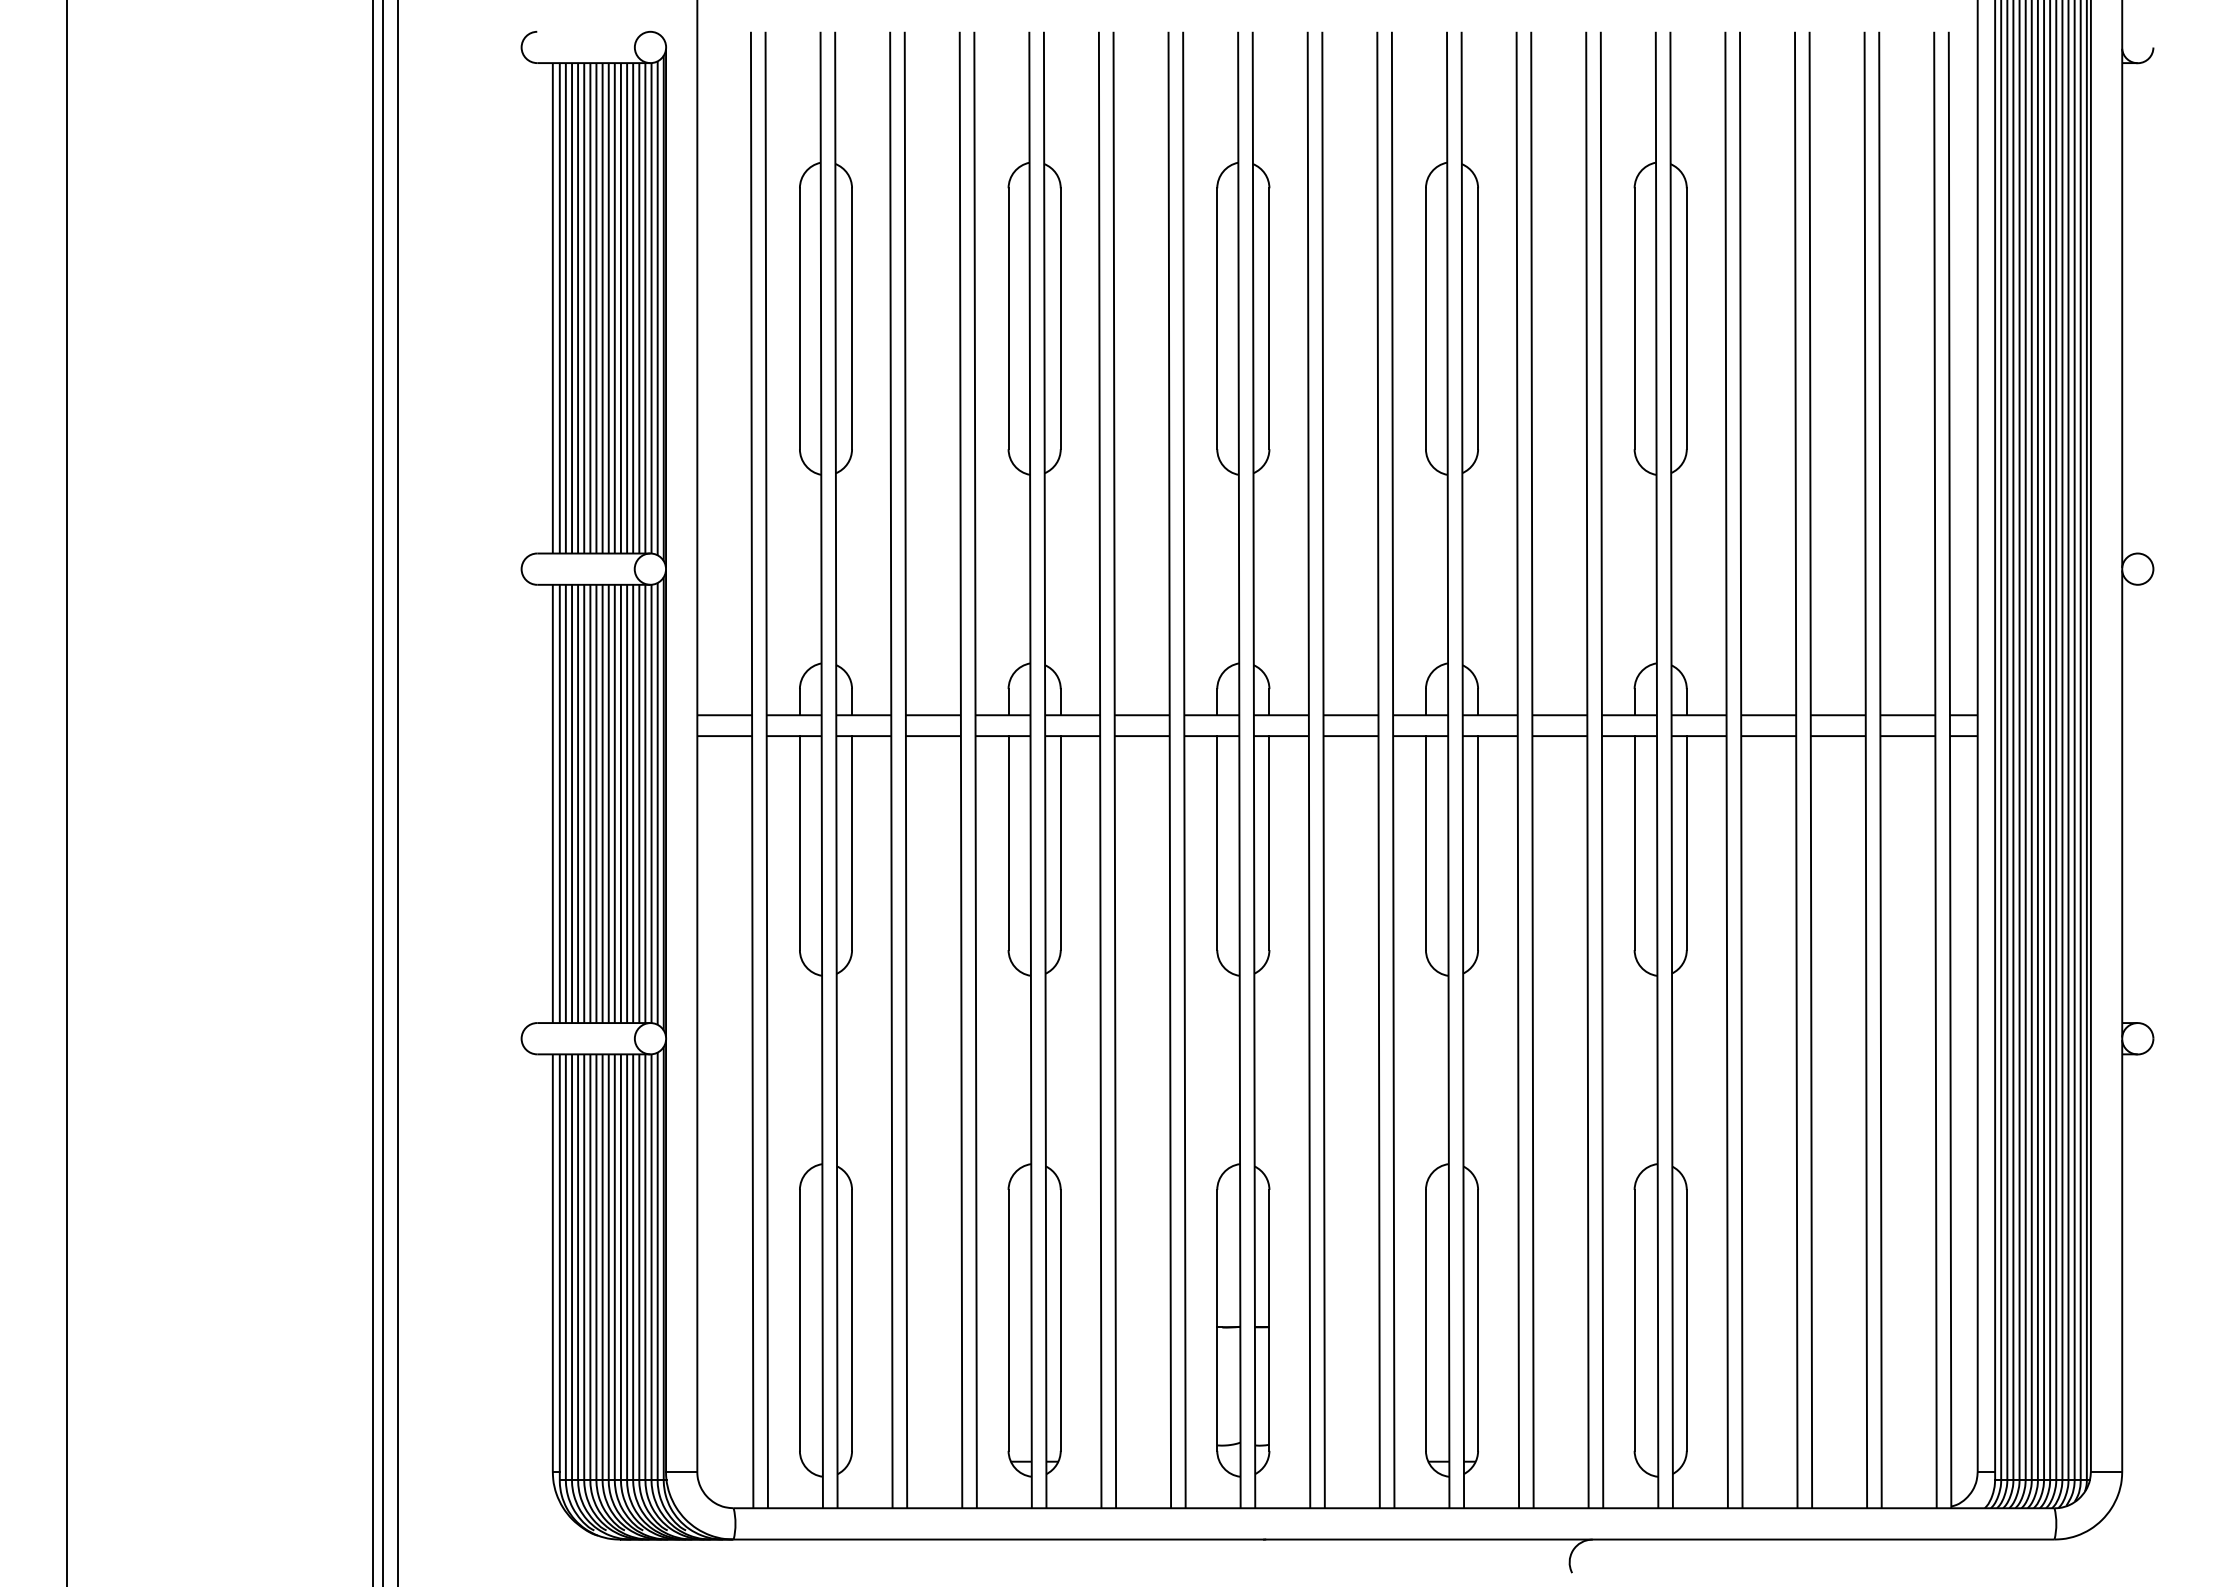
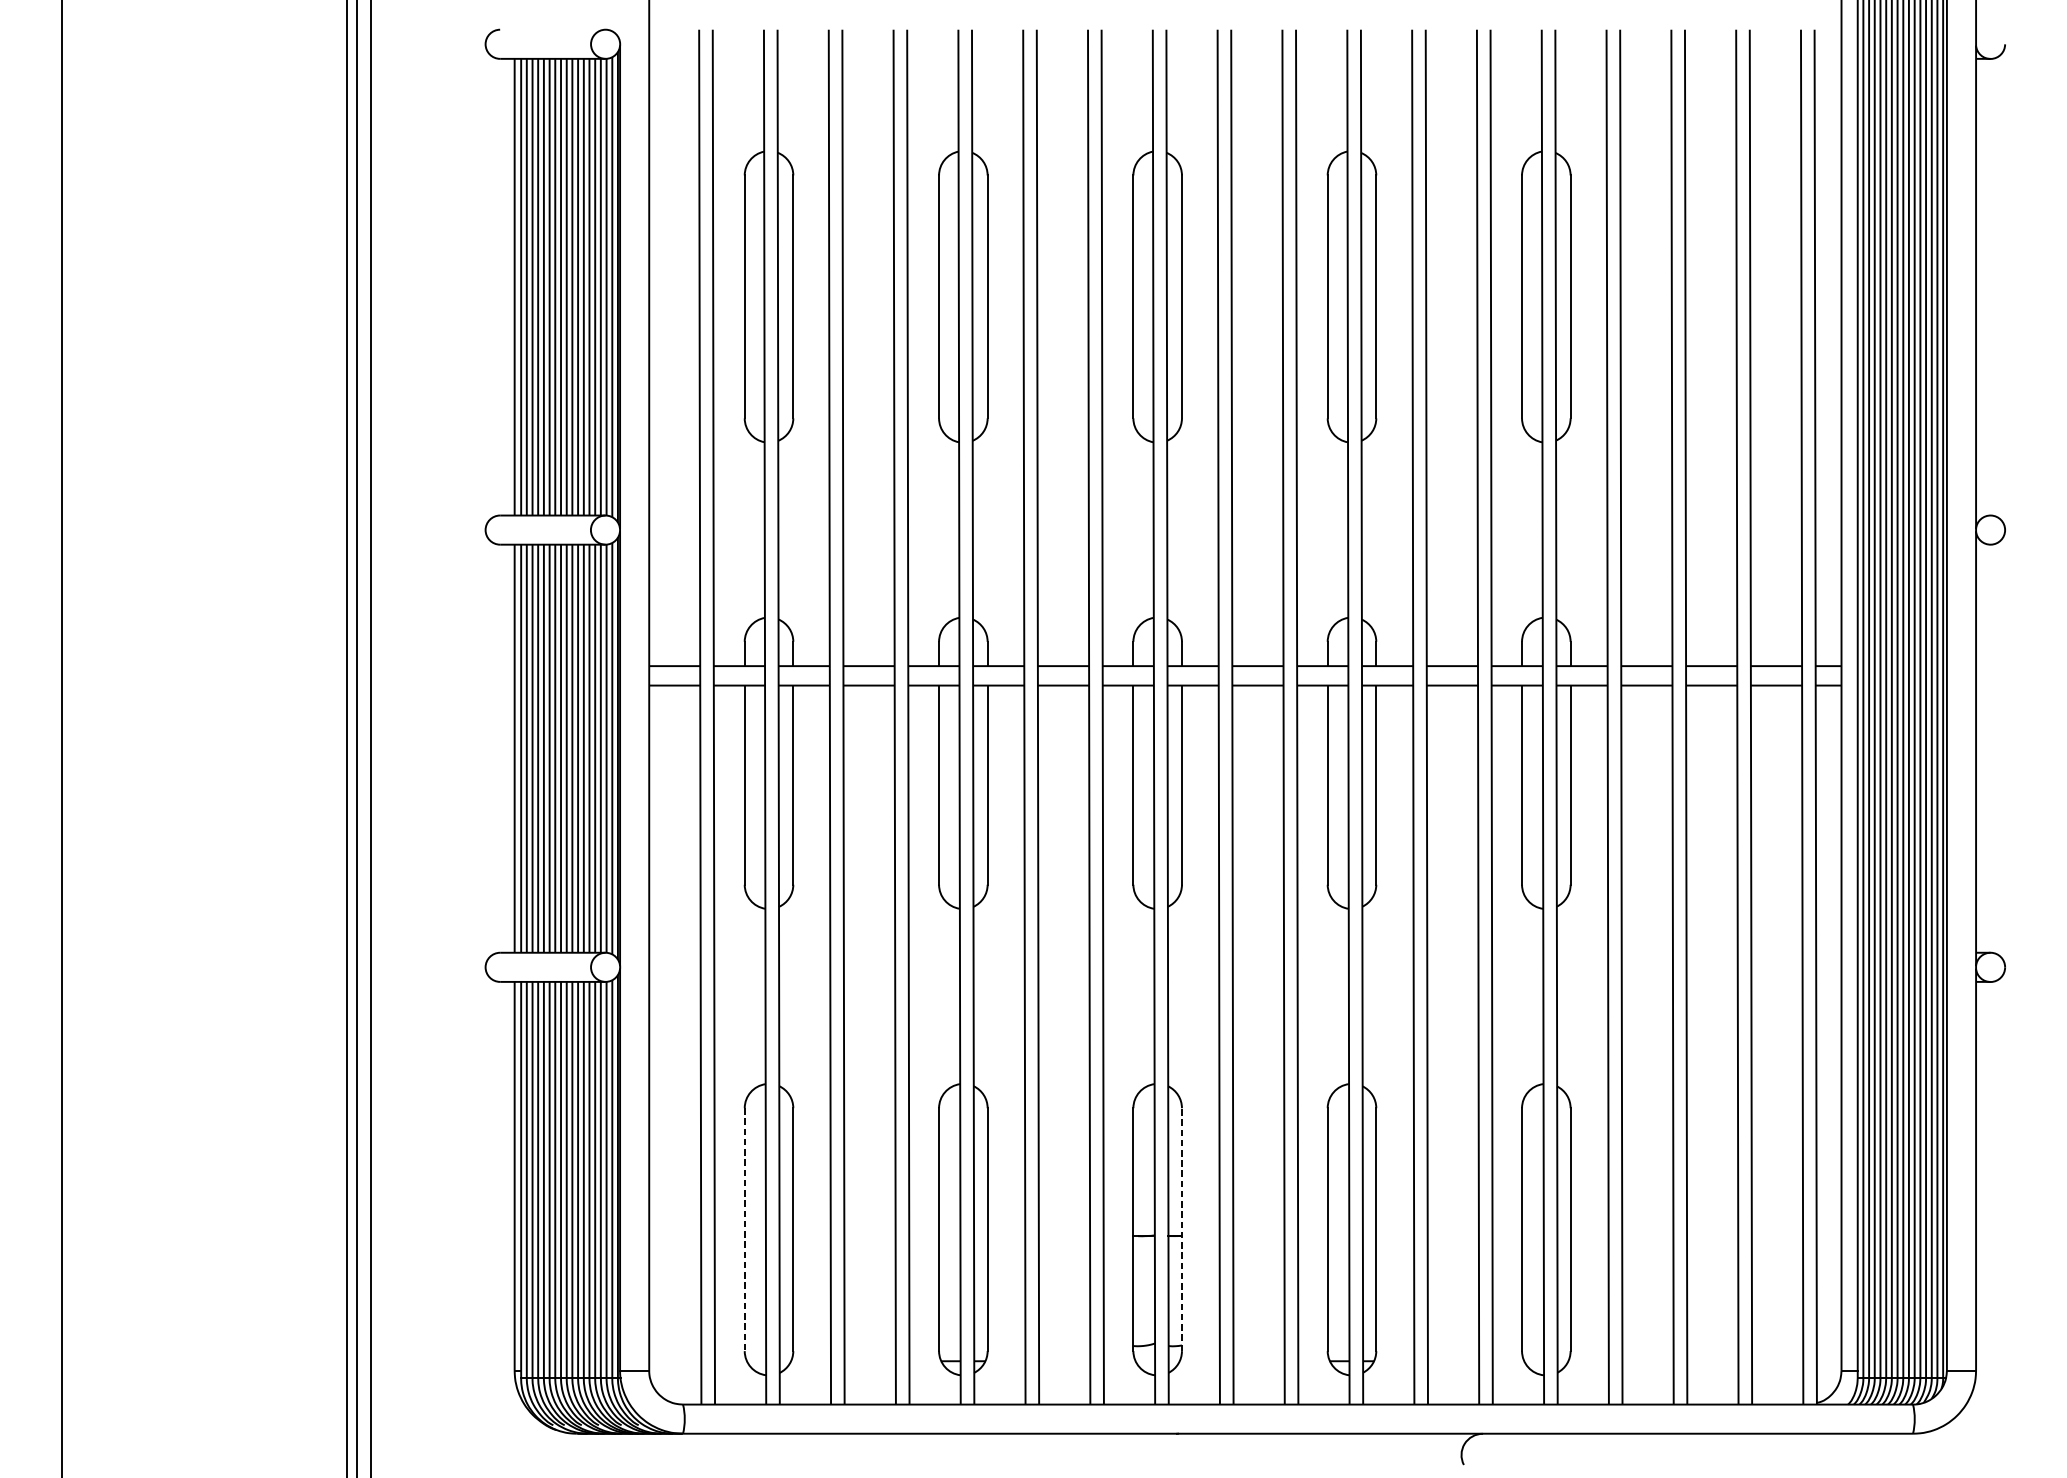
line: (1269, 1319) -> (1182, 1228), solid -> dashed
line: (799, 1320) -> (744, 1229), solid -> dashed

